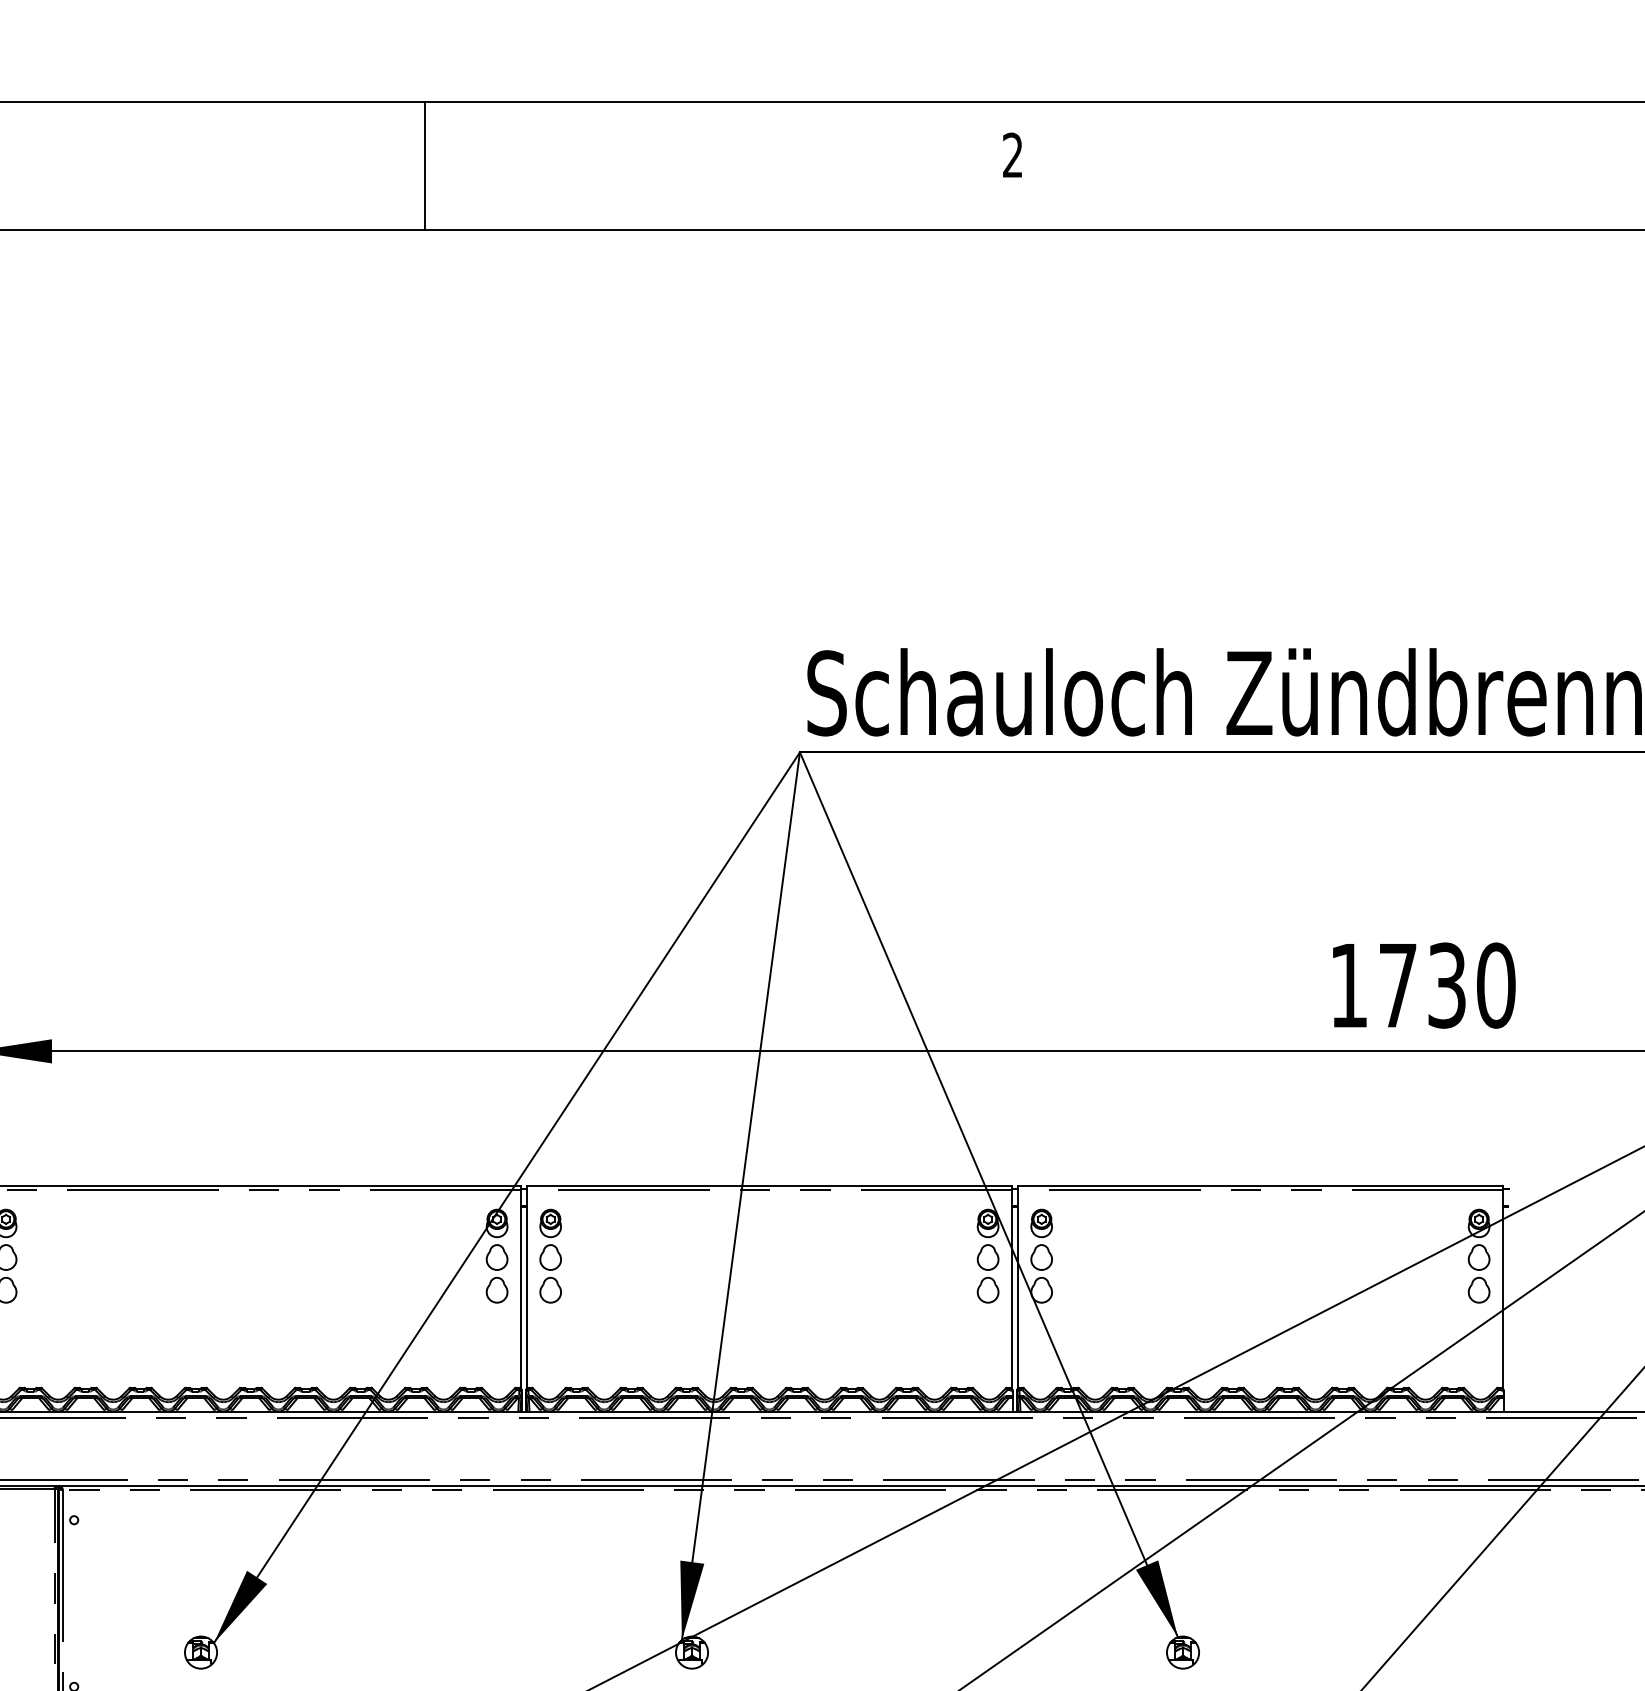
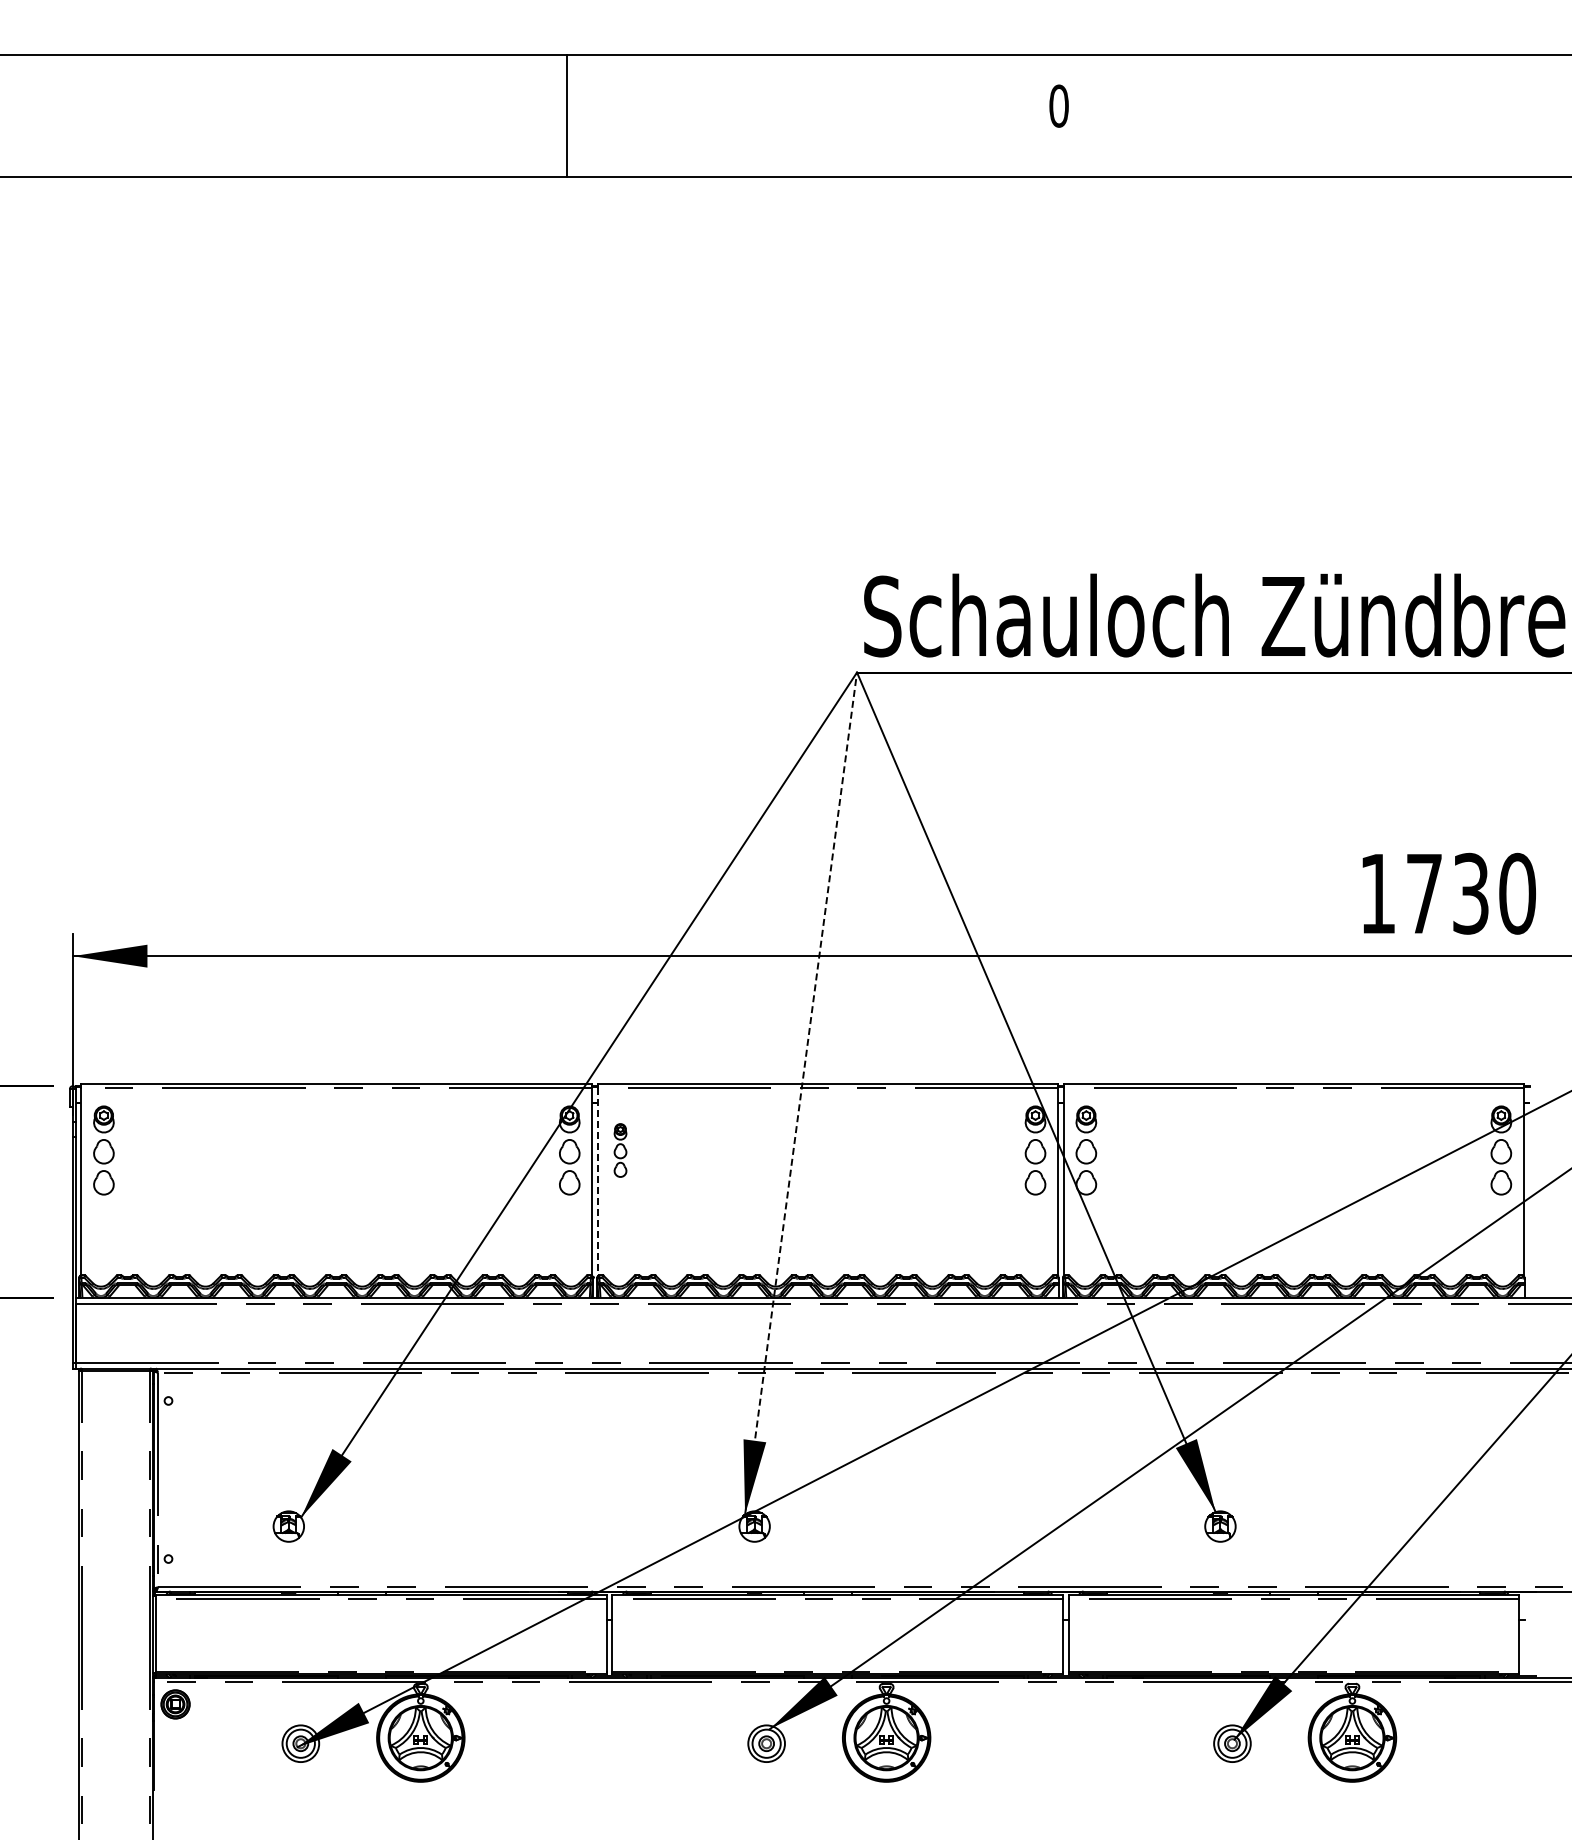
text: (1012, 154) -> (1058, 105), 2 -> 0
line: (425, 166) -> (567, 116), moved
line: (741, 1196) -> (801, 1093), solid -> dashed
part: (550, 1256) -> (620, 1150), size x0.6
line: (526, 1289) -> (597, 1182), solid -> dashed

